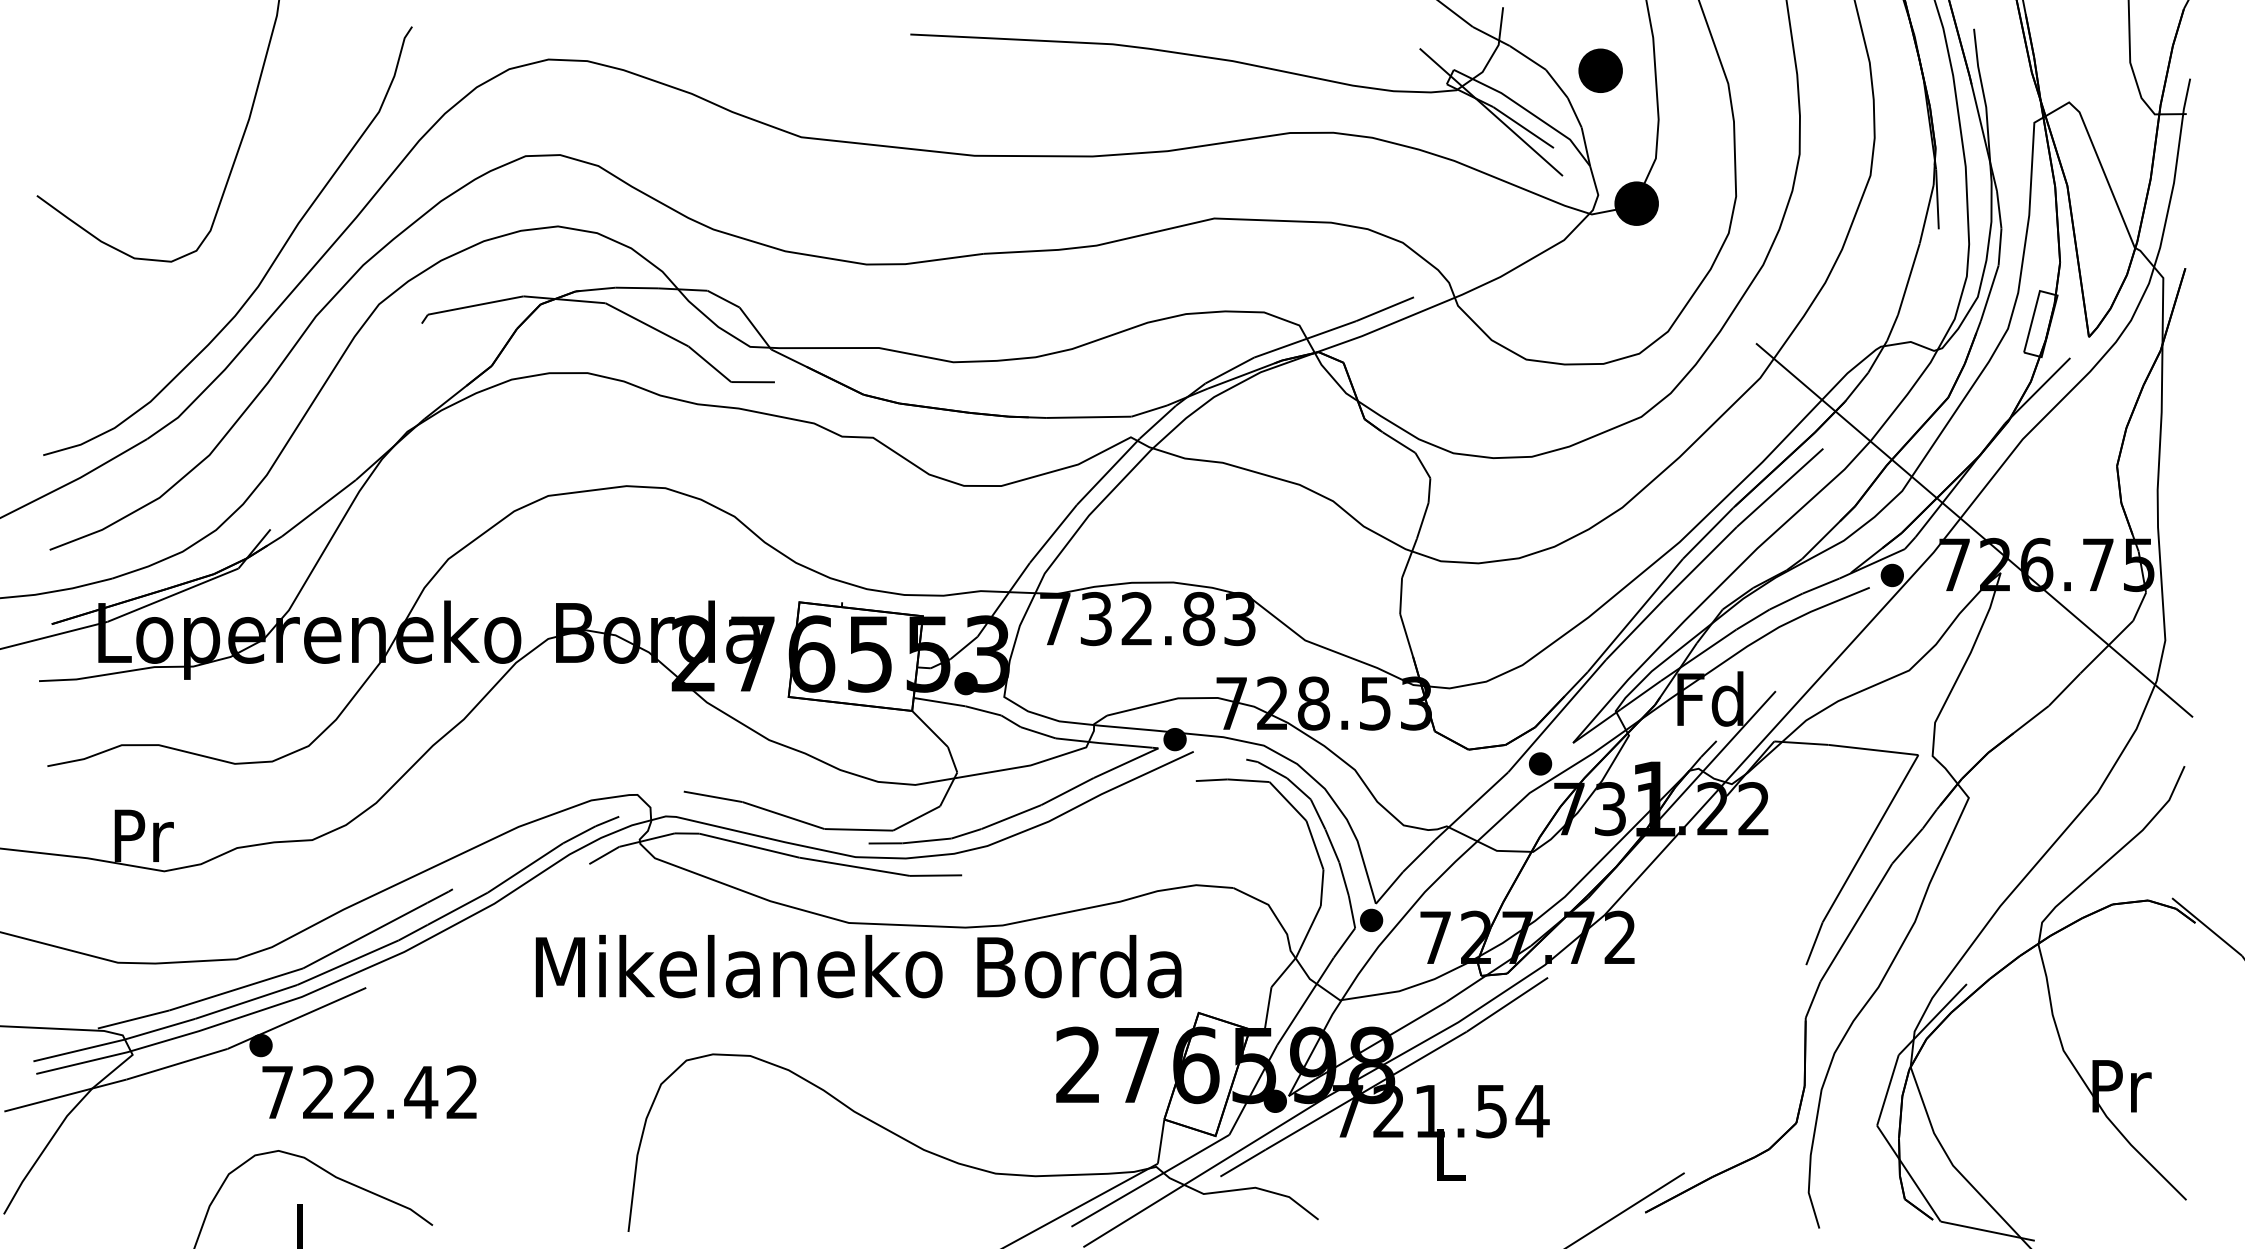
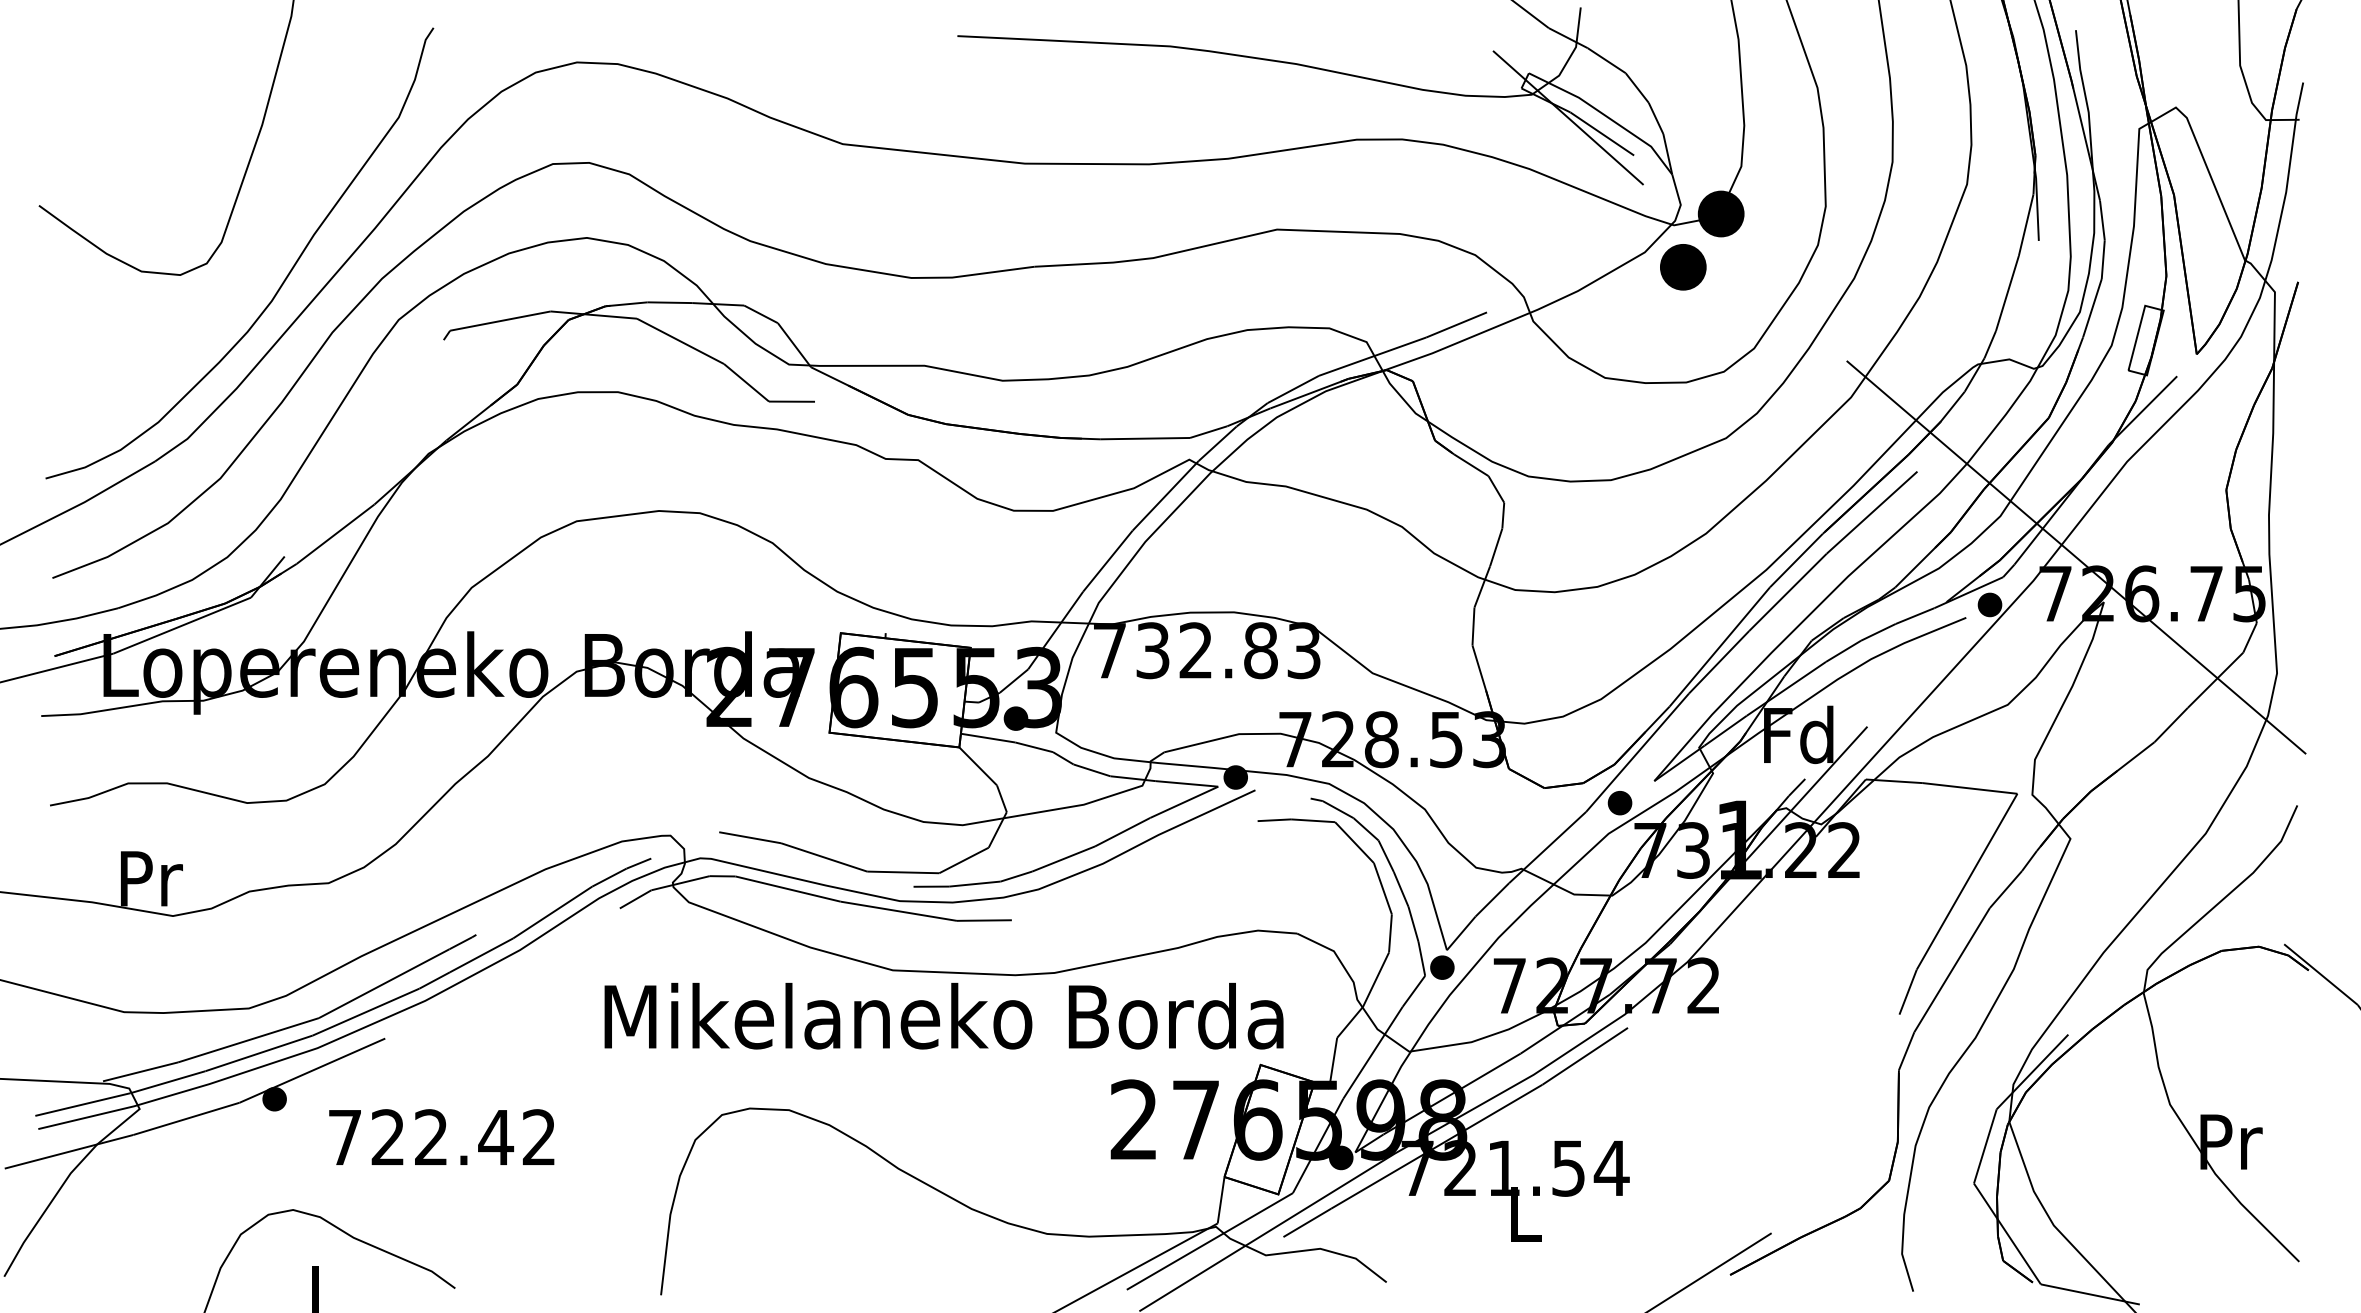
part: (1600, 71) -> (1683, 267), moved
text: (858, 966) -> (943, 1016), moved
text: (369, 1091) -> (441, 1136), moved

